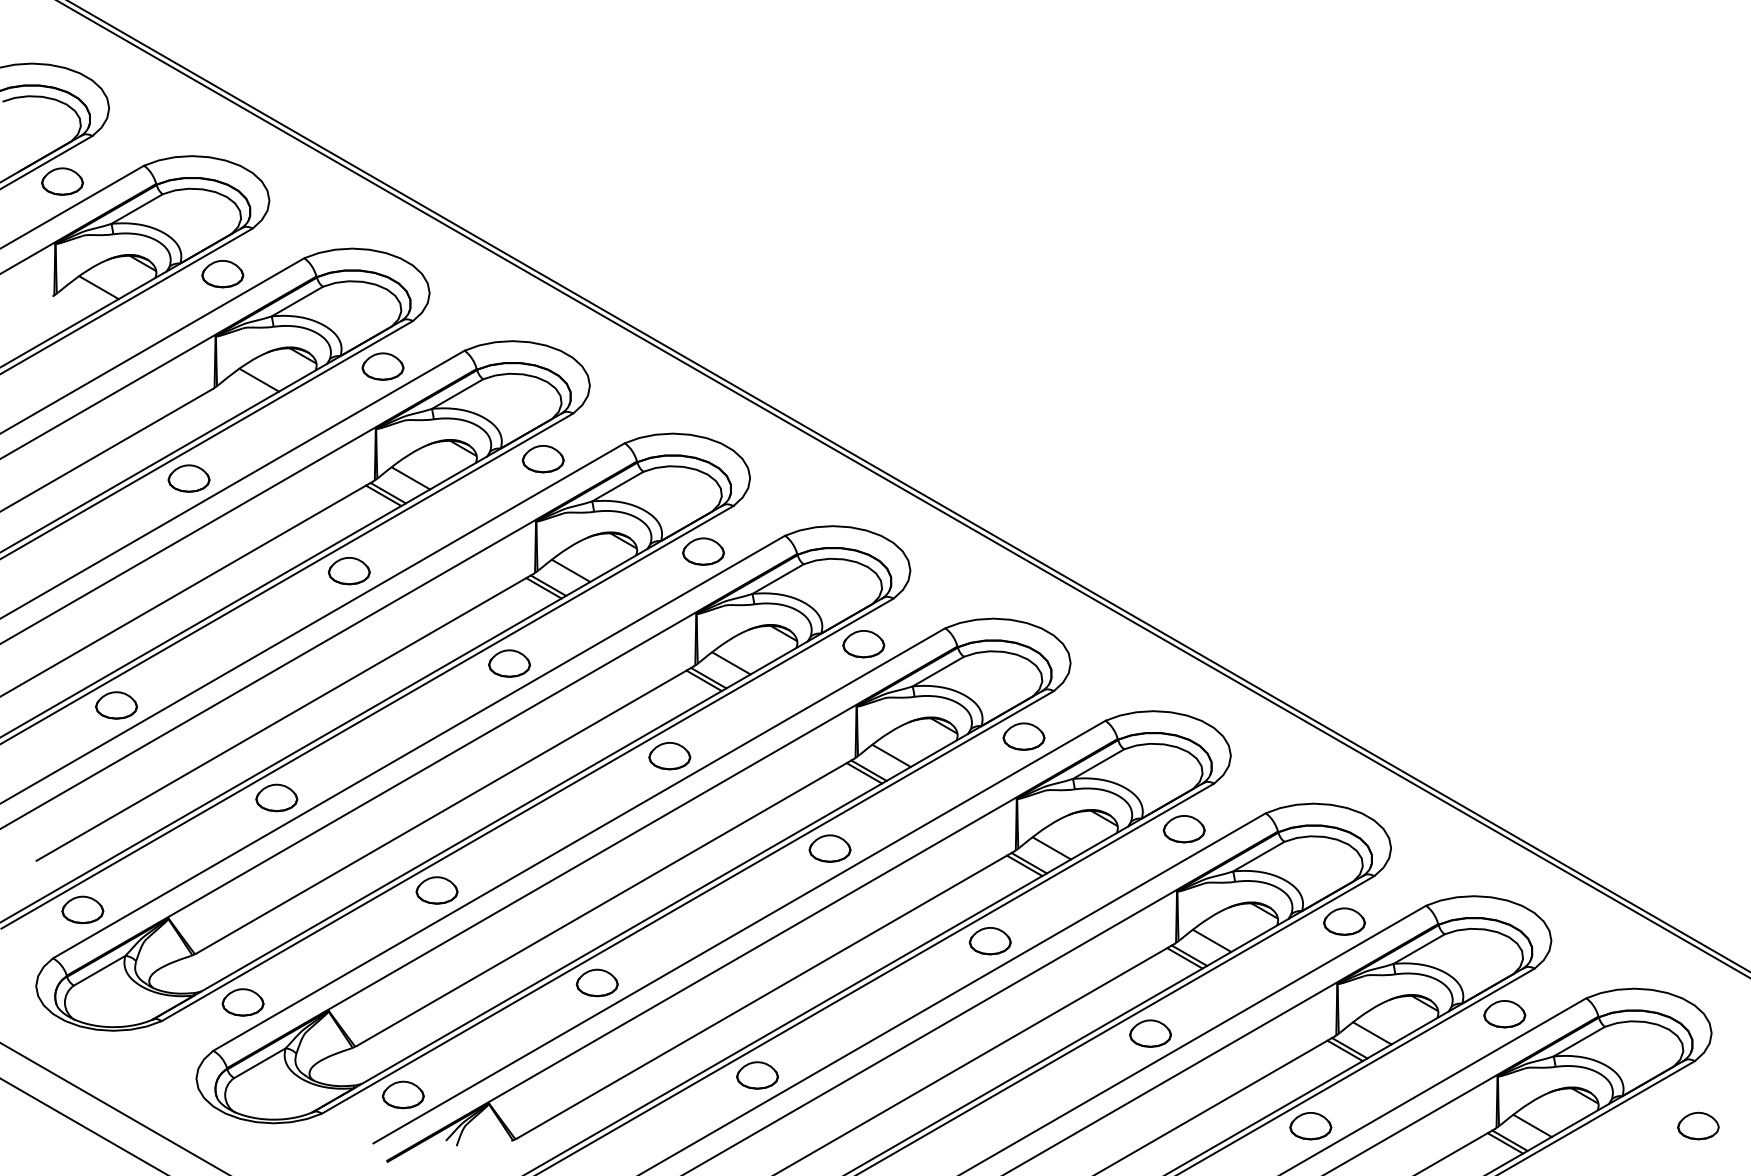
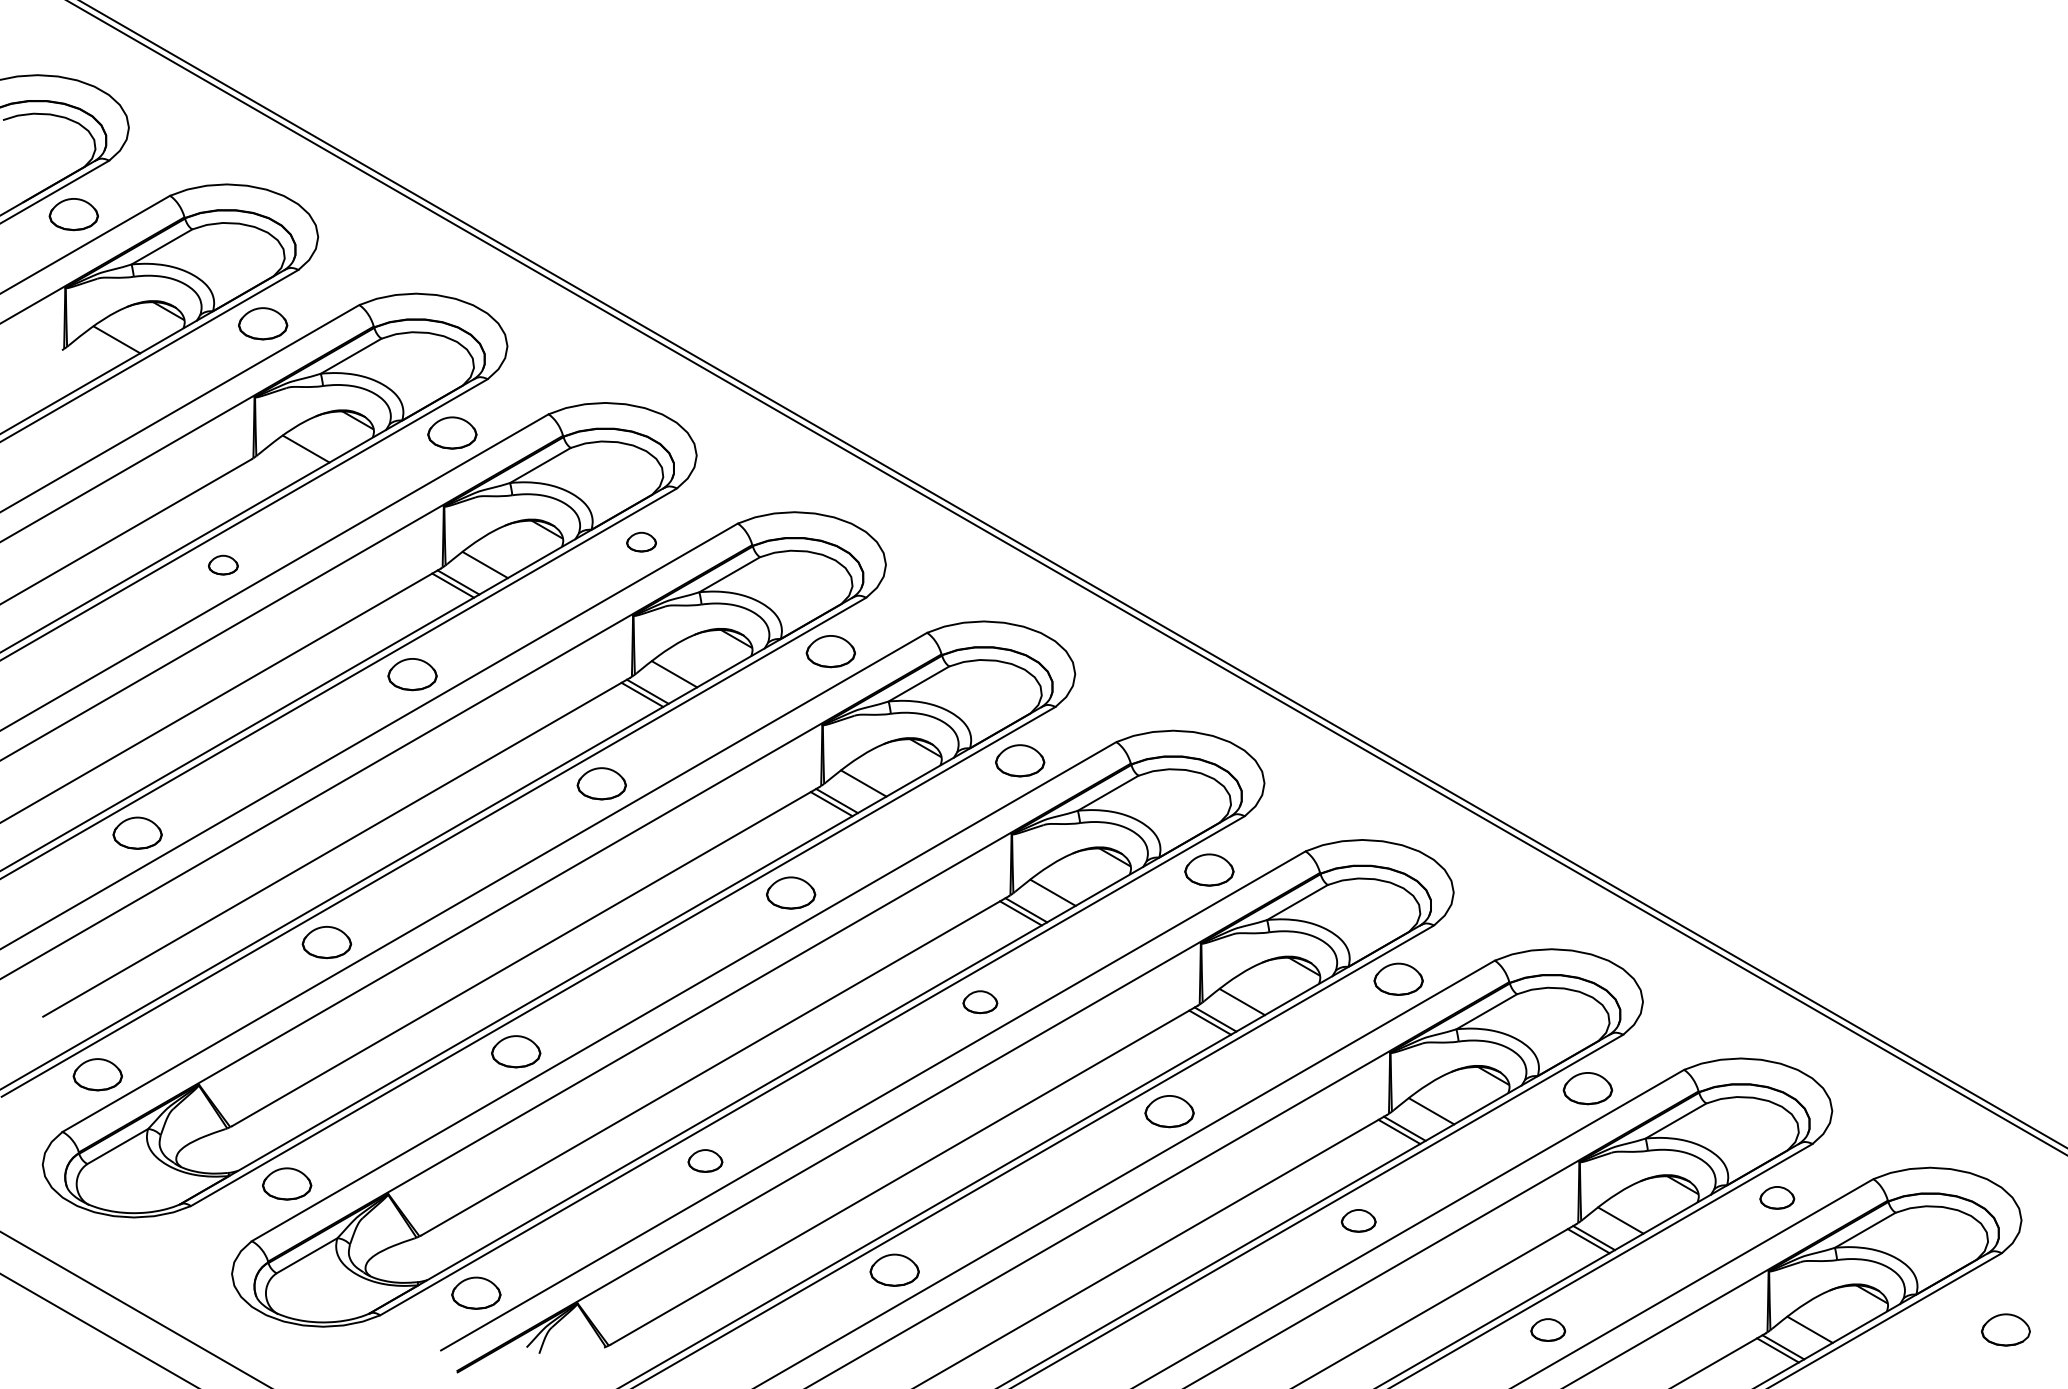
part: (543, 458) -> (641, 541), size x0.6
part: (189, 477) -> (223, 564), size x0.6
part: (830, 847) -> (980, 1001), size x0.7
part: (597, 982) -> (705, 1160), size x0.7
part: (1505, 1013) -> (1777, 1197), size x0.7
part: (1150, 1033) -> (1358, 1220), size x0.7
part: (1311, 1125) -> (1548, 1329), size x0.7

